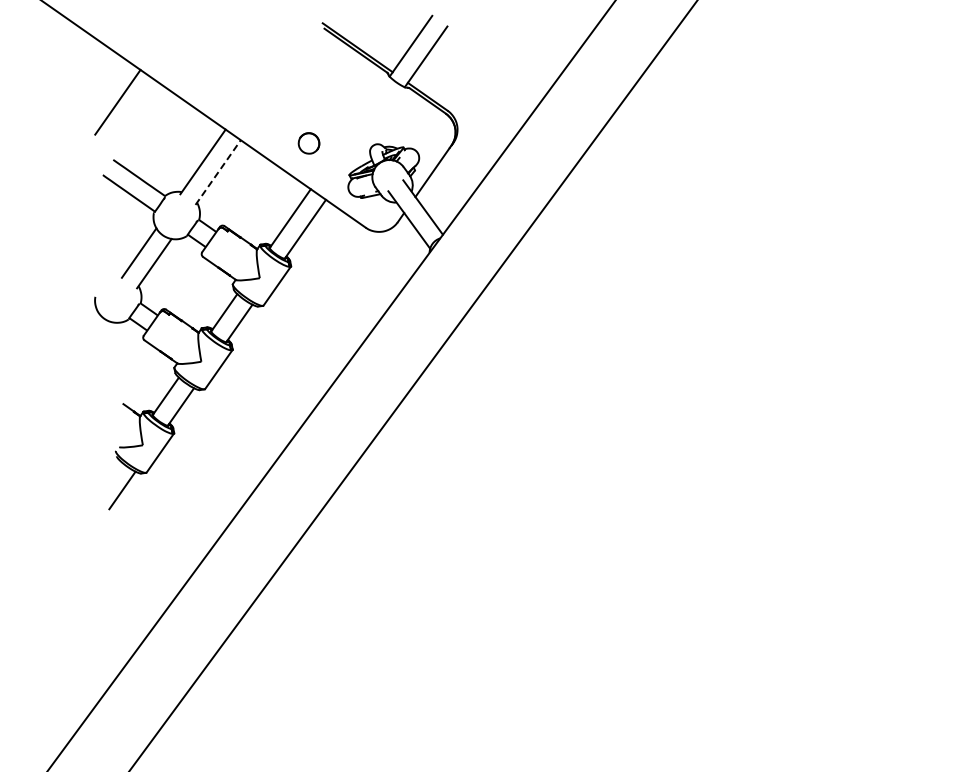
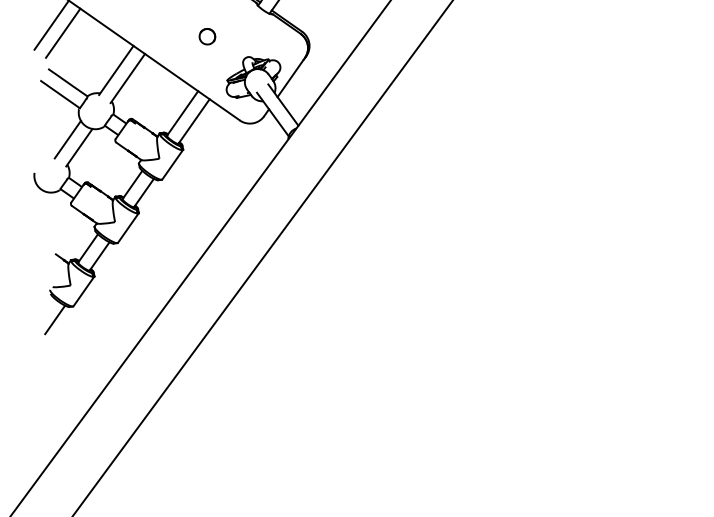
line: (132, 112) -> (62, 32), added
part: (308, 143) -> (207, 36), moved
line: (218, 172) -> (128, 78), dashed -> solid

